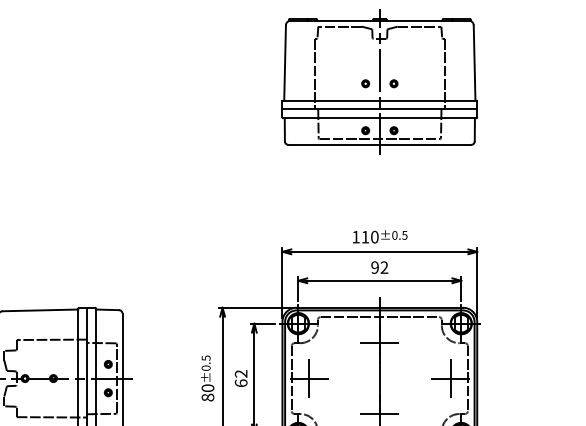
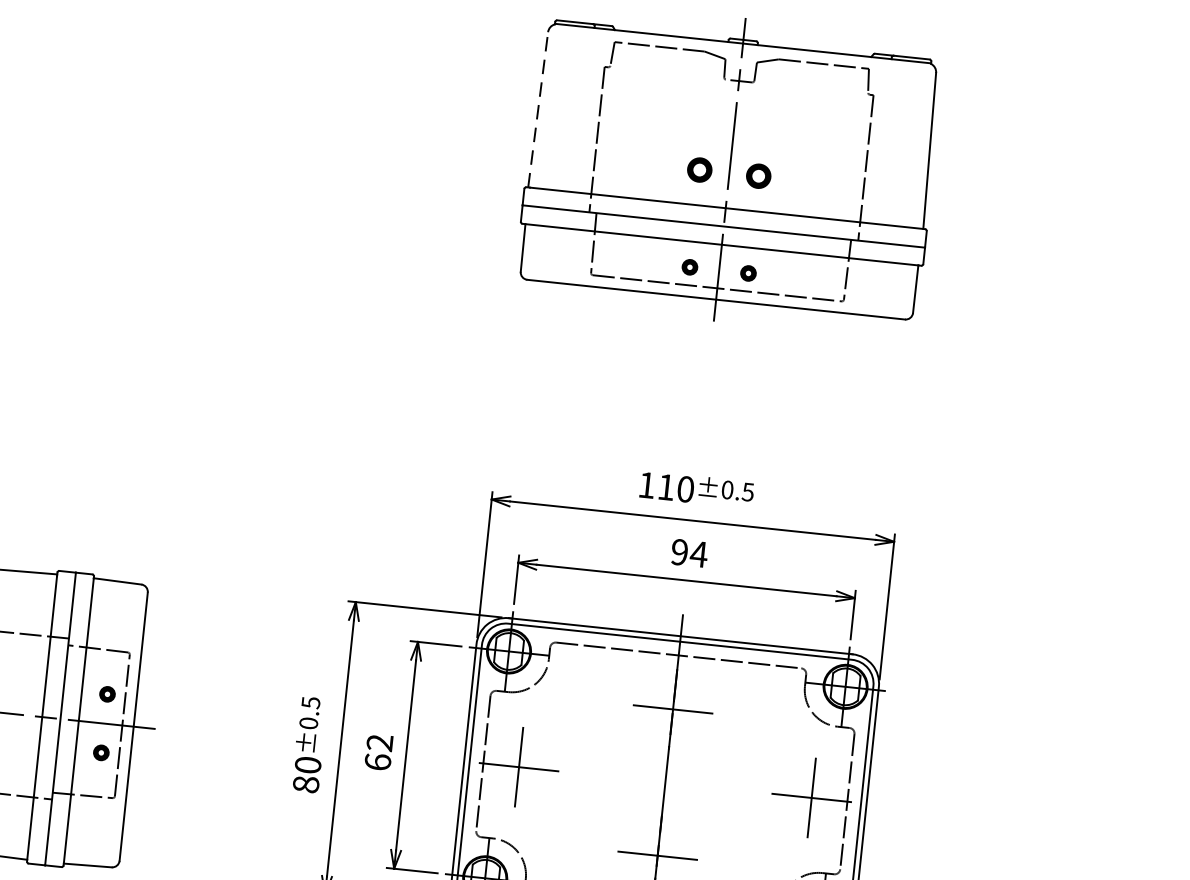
line: (285, 62) -> (539, 108), solid -> dashed
part: (365, 83) -> (699, 169), size x1.6
part: (393, 83) -> (757, 175), size x1.6
text: (384, 267) -> (699, 554), 92 -> 94

